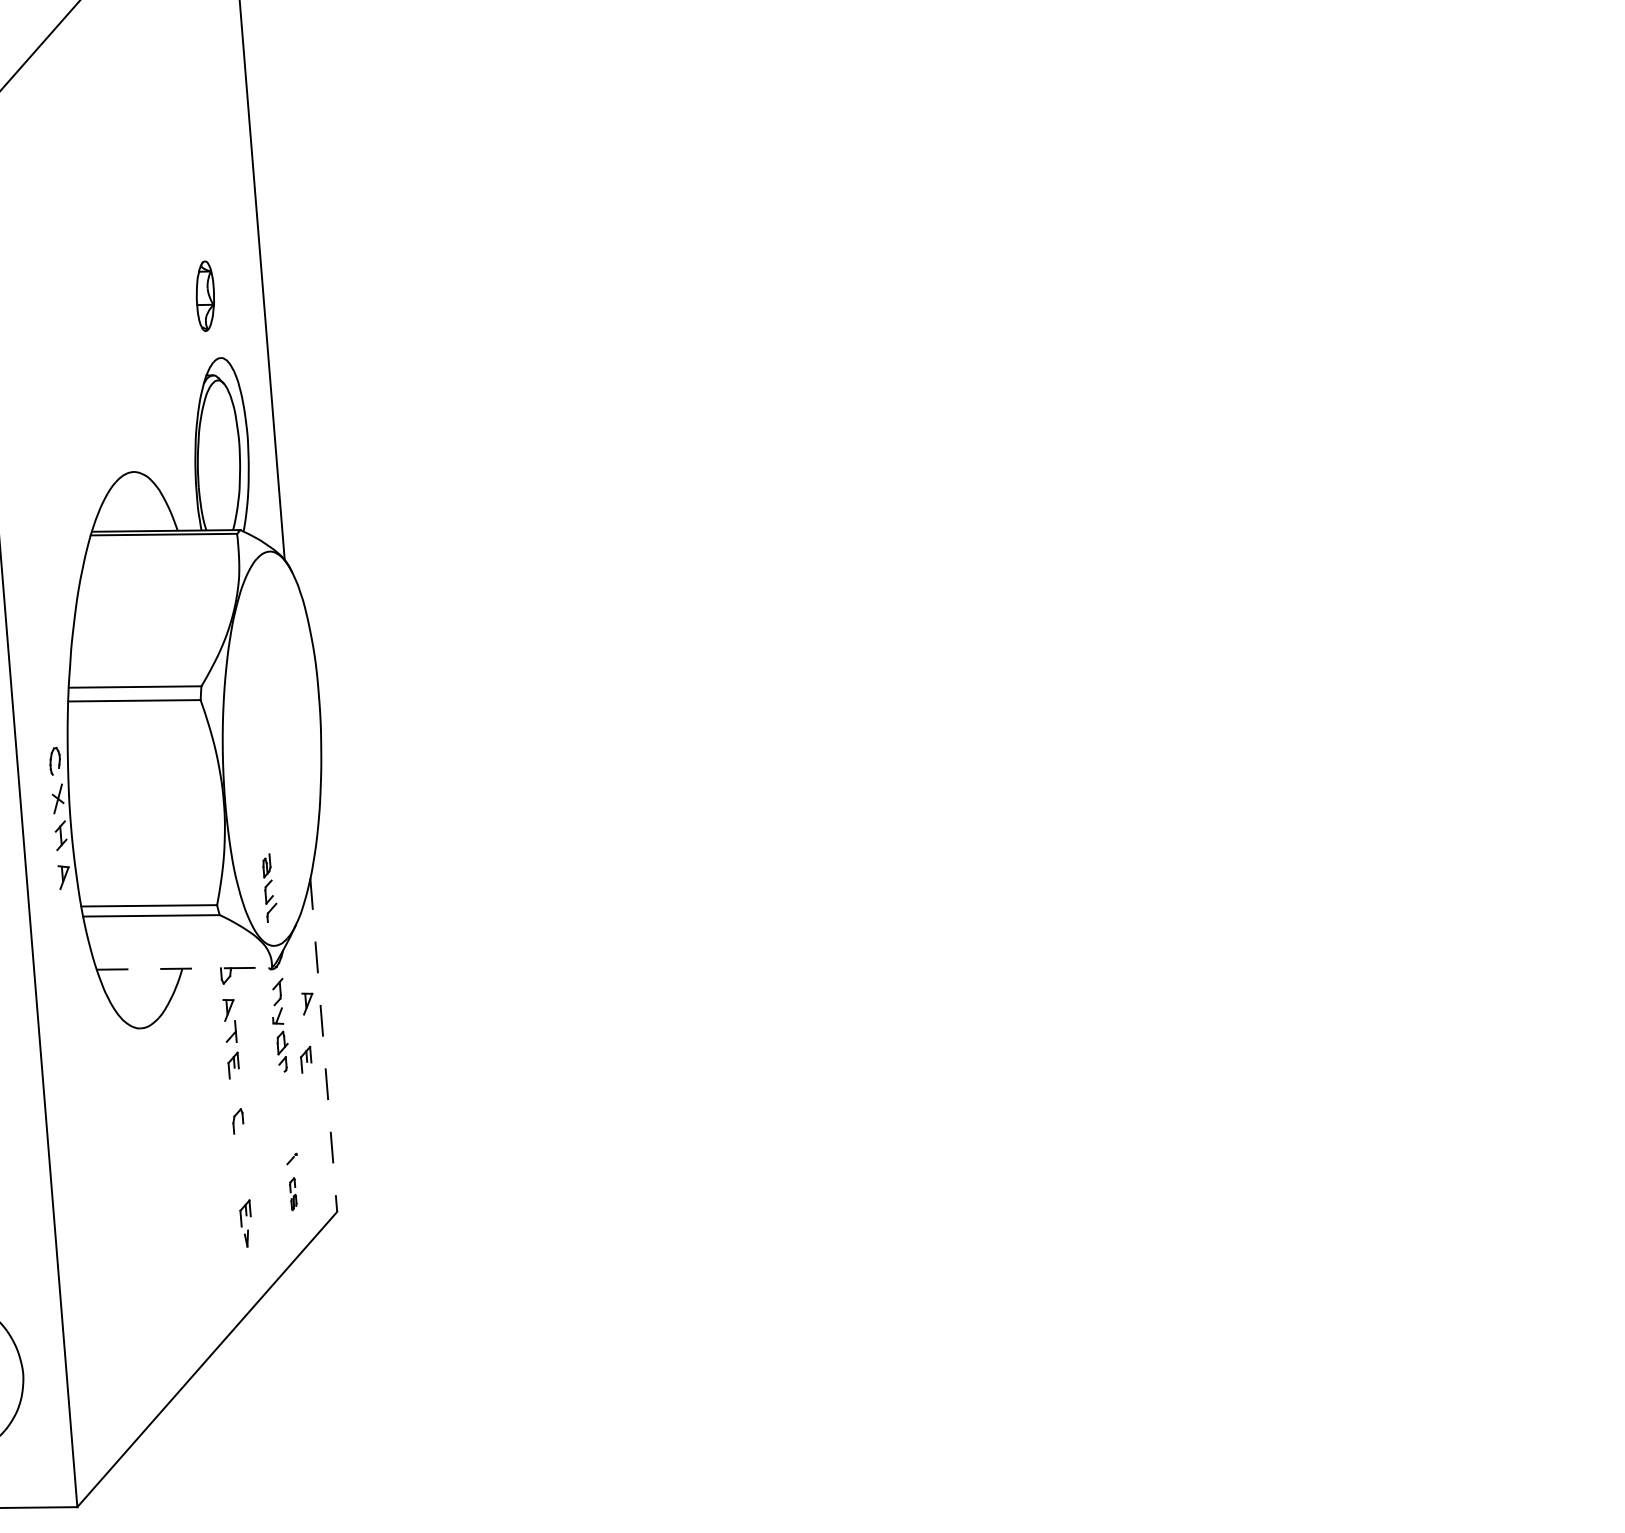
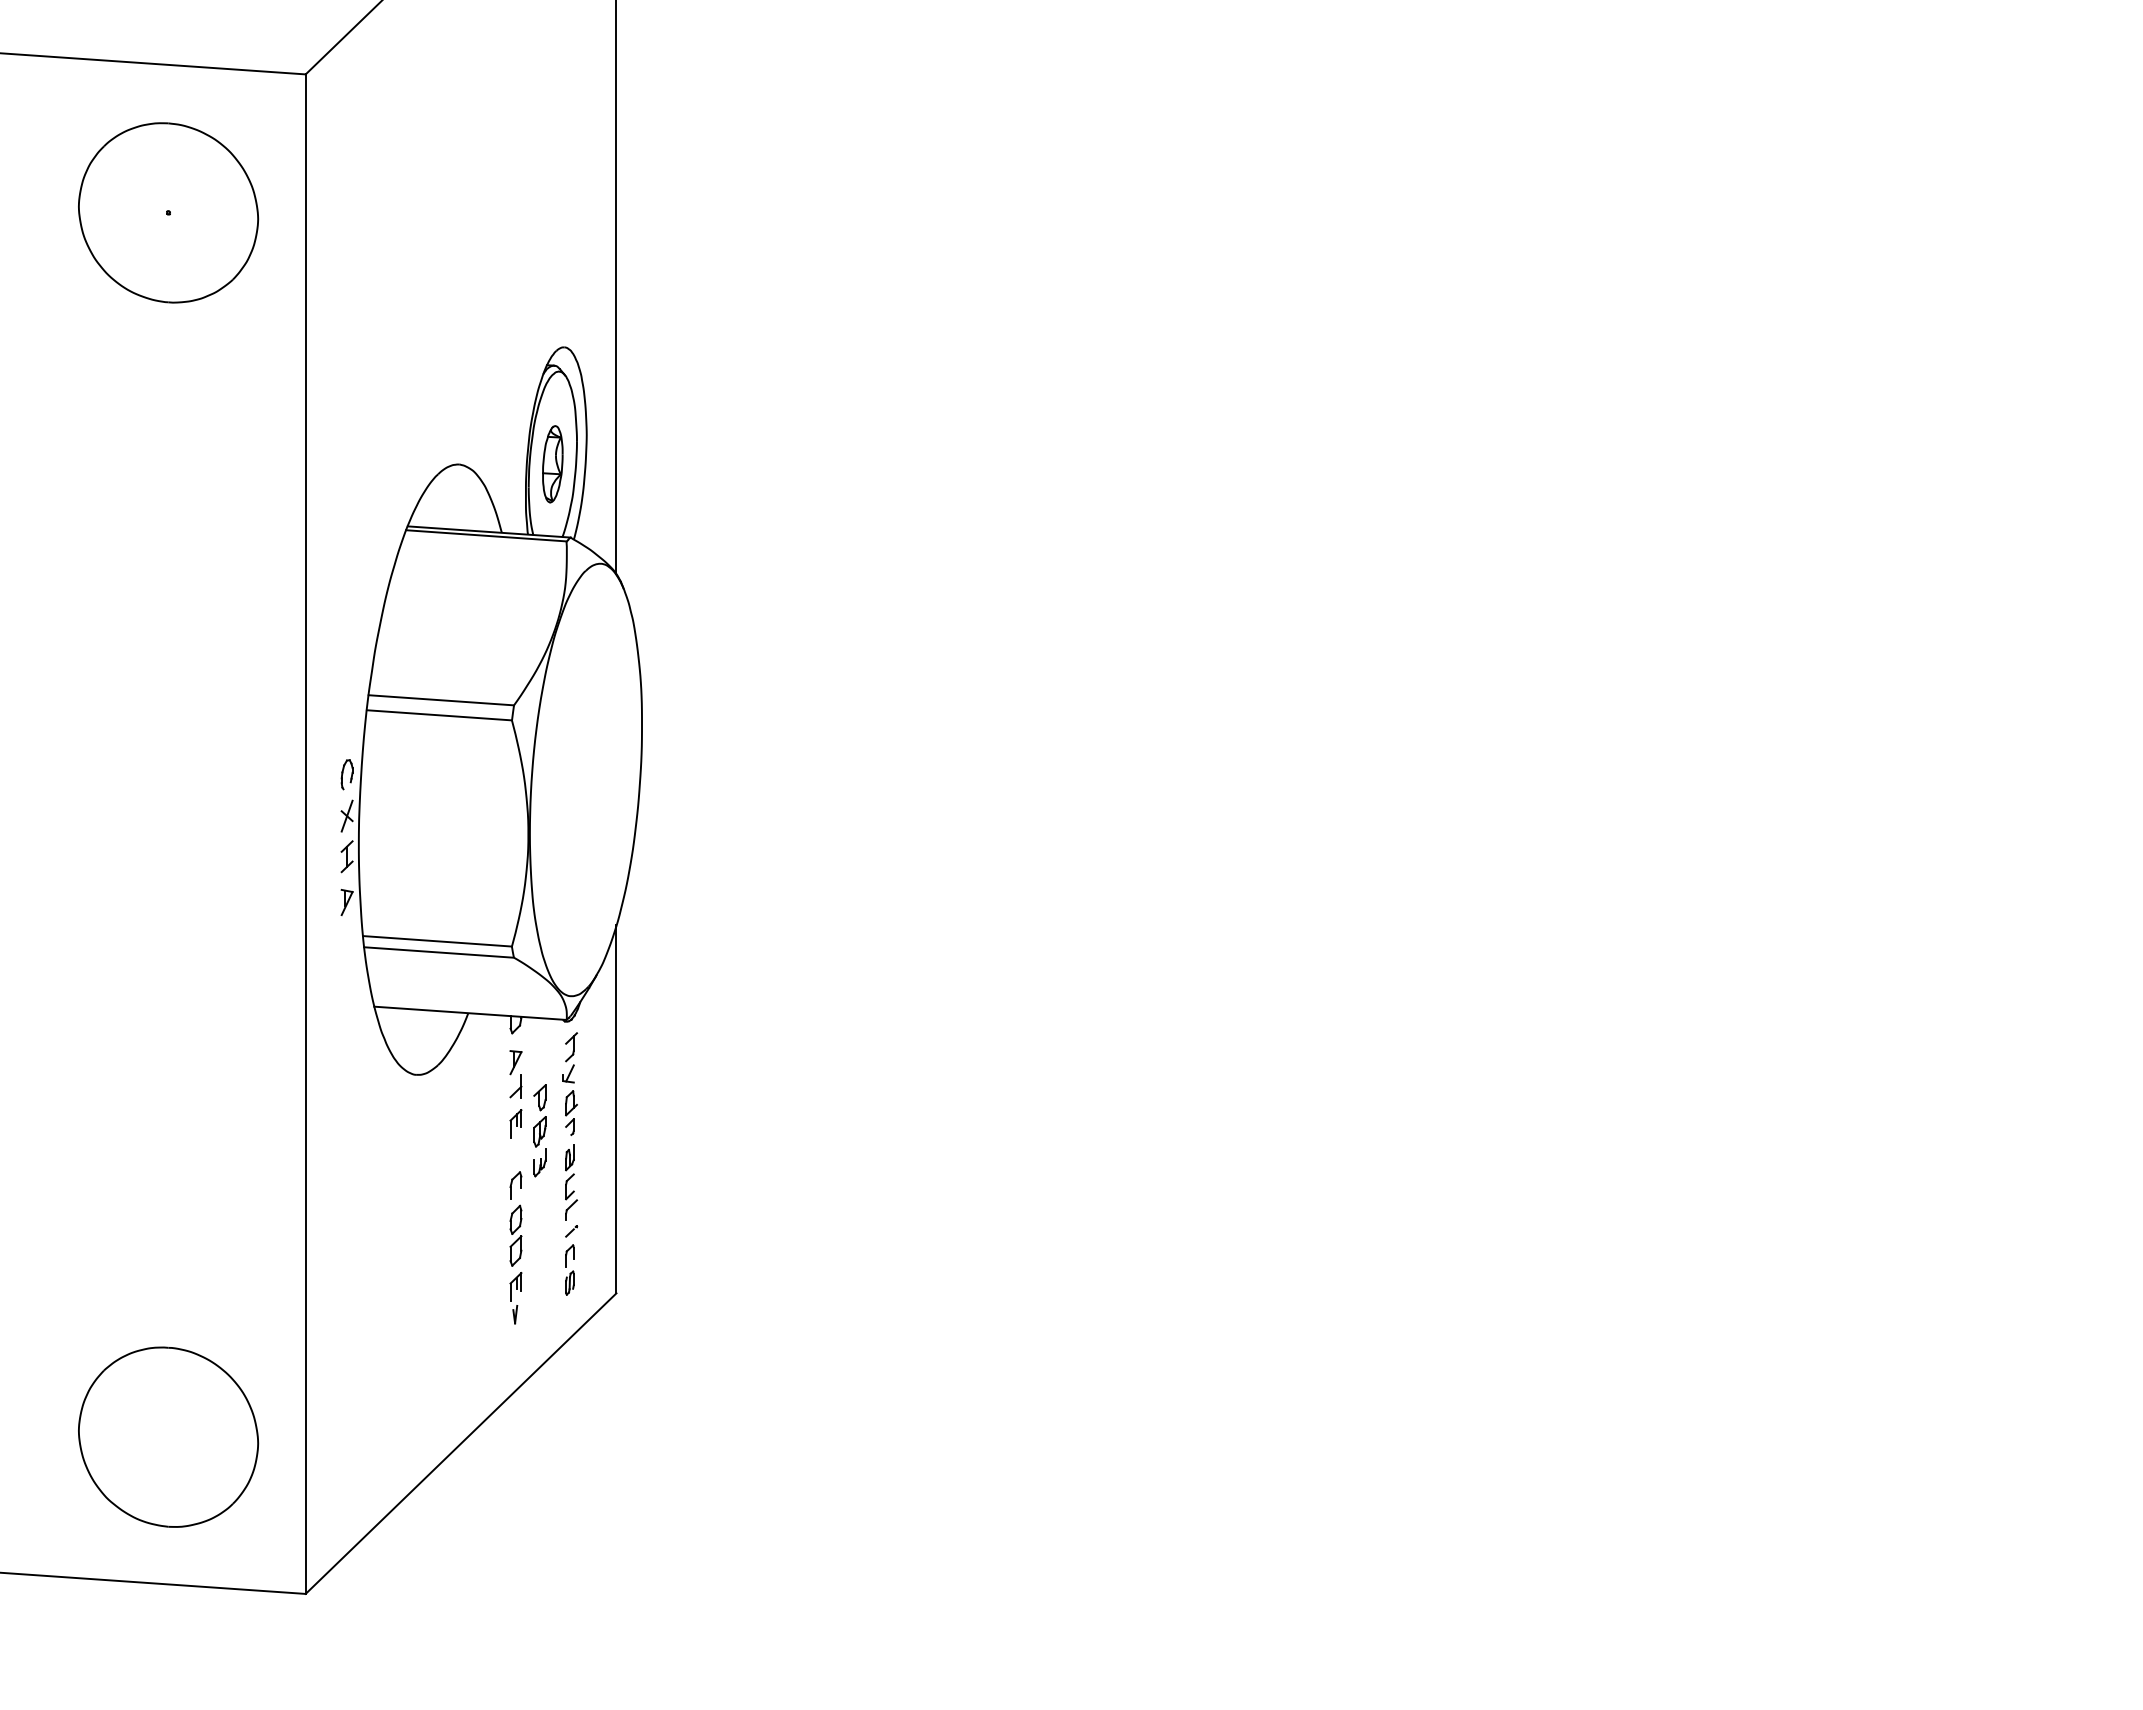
part: (205, 296) -> (552, 464), moved
part: (270, 888) -> (571, 1182), moved
line: (184, 968) -> (470, 1013), dashed -> solid
part: (307, 1003) -> (602, 1062), removed
line: (323, 1045) -> (616, 1109), dashed -> solid
part: (305, 1059) -> (595, 1123), removed
part: (255, 1069) -> (539, 1130), added
part: (241, 1166) -> (515, 1235), added
part: (292, 1193) -> (569, 1269), size x1.43

